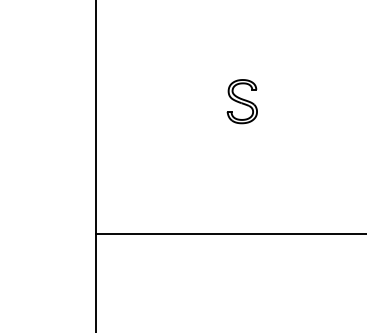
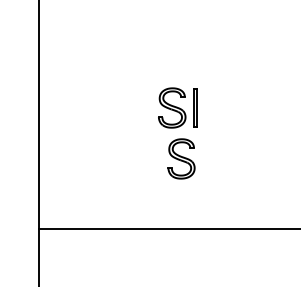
part: (267, 101) -> (195, 107), added
part: (252, 157) -> (181, 158), added

